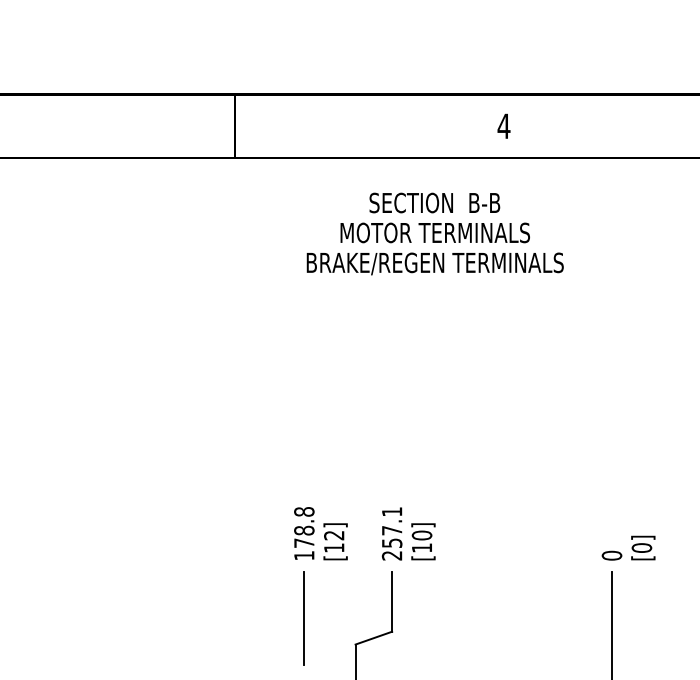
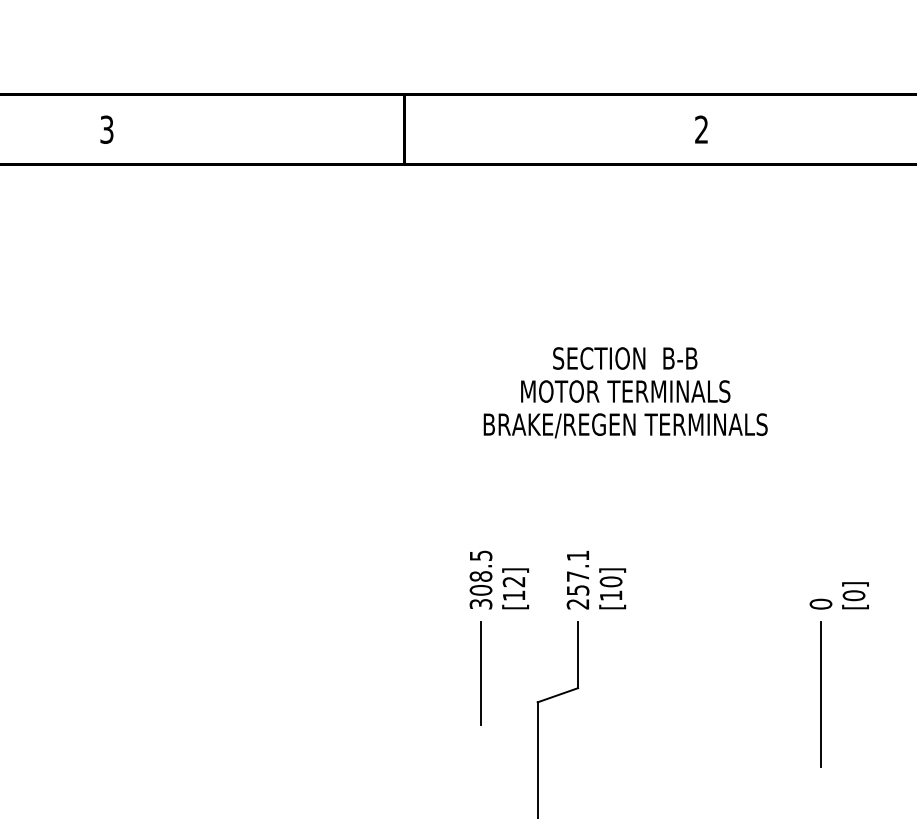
text: (503, 126) -> (701, 129), 4 -> 2
text: (435, 233) -> (625, 392), moved
text: (303, 533) -> (480, 579), 178.8 -> 308.5

